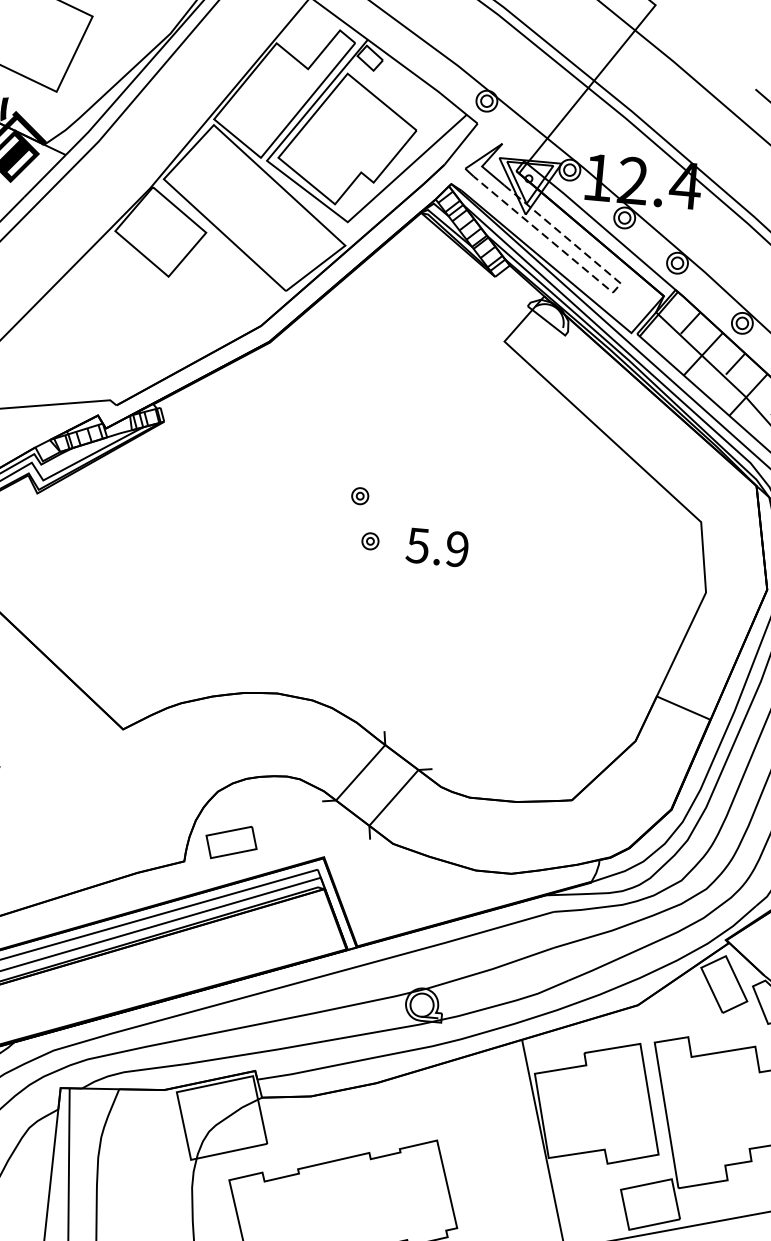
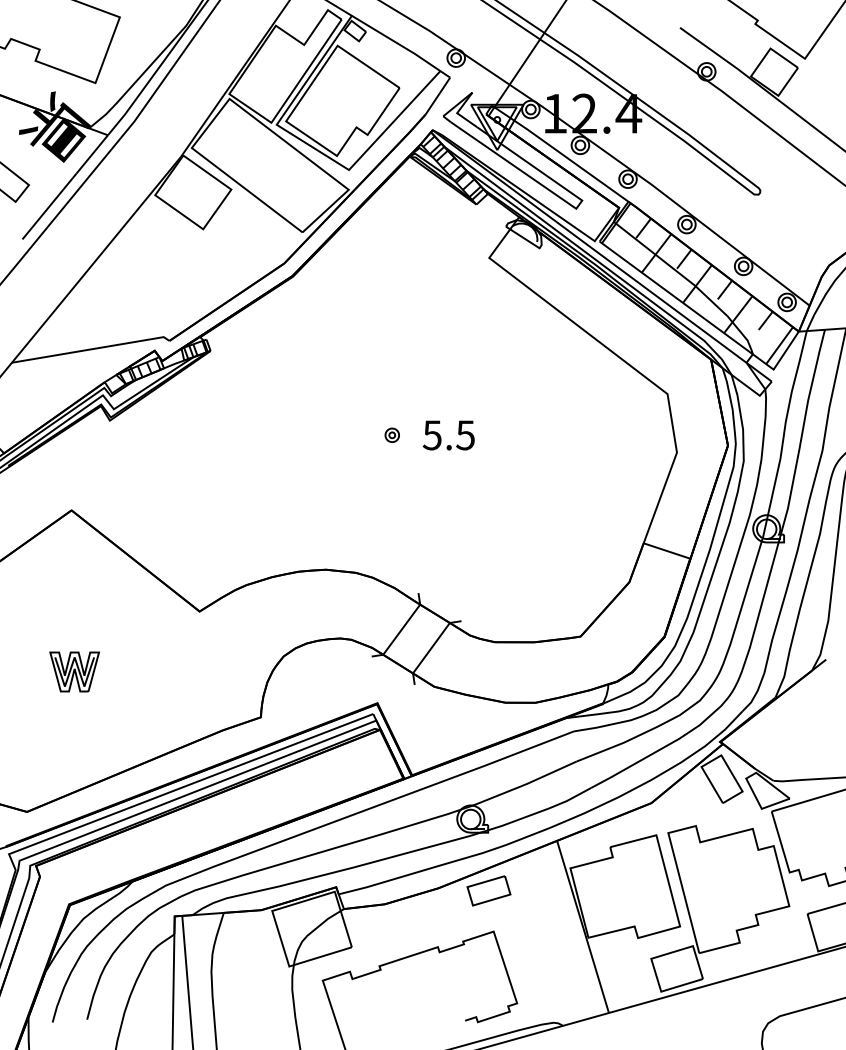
line: (607, 288) -> (571, 205), dashed -> solid
part: (359, 495) -> (379, 397), removed
text: (457, 549) -> (465, 435), 5.9 -> 5.5
part: (231, 841) -> (488, 890), moved

